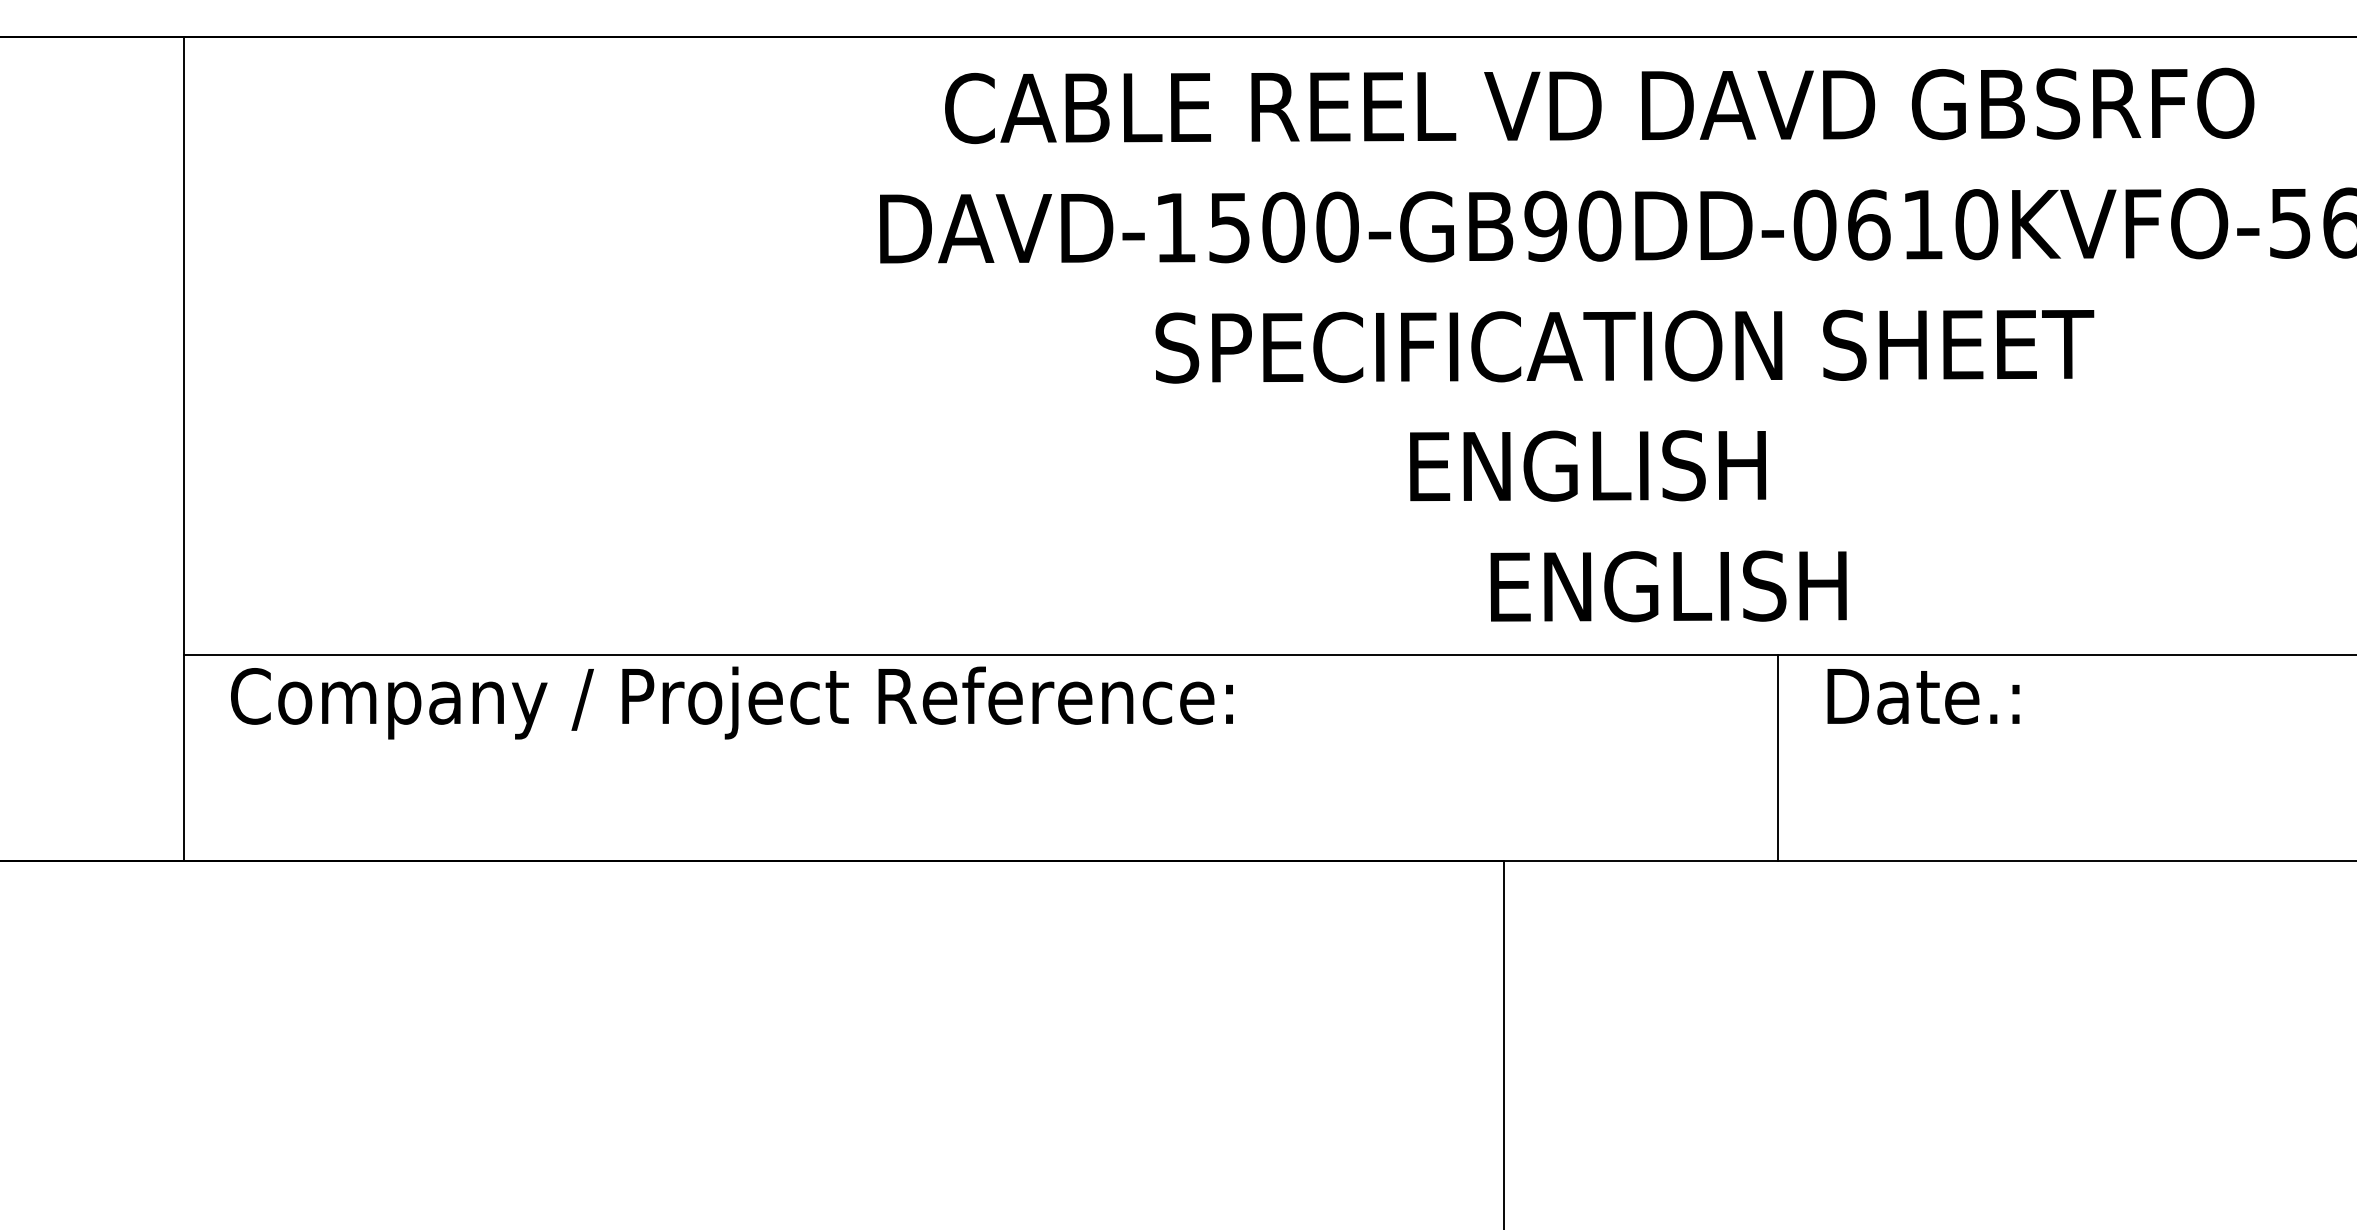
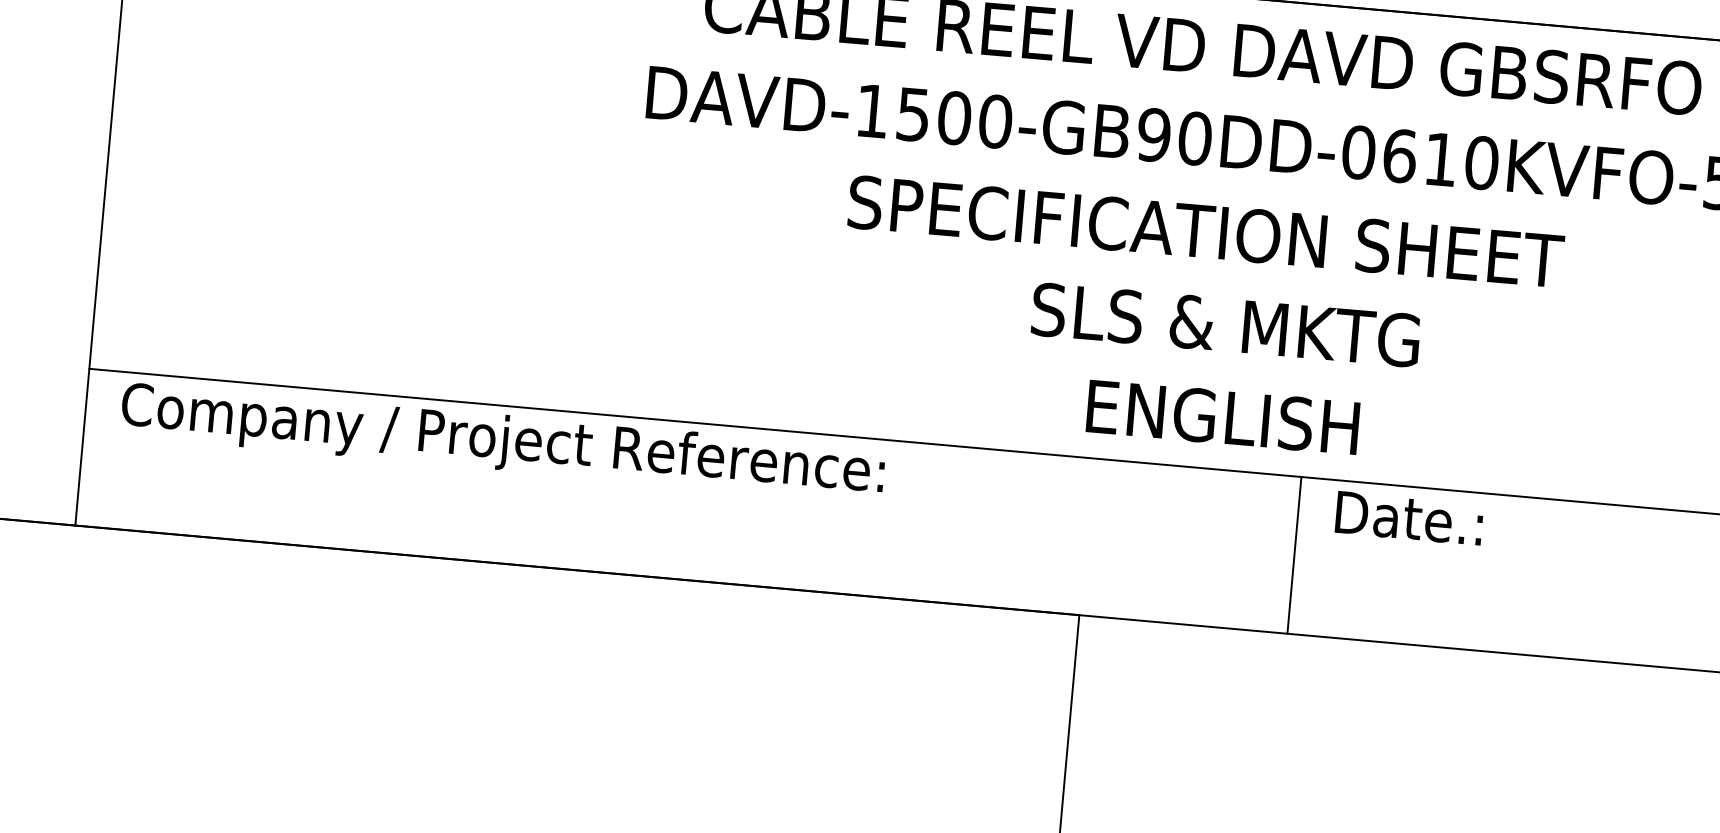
text: (1661, 465) -> (1225, 324), ENGLISH -> SLS & MKTG

